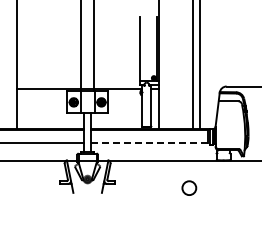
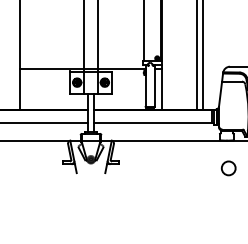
line: (150, 142) -> (153, 122), dashed -> solid
circle: (189, 187) -> (228, 167), moved

